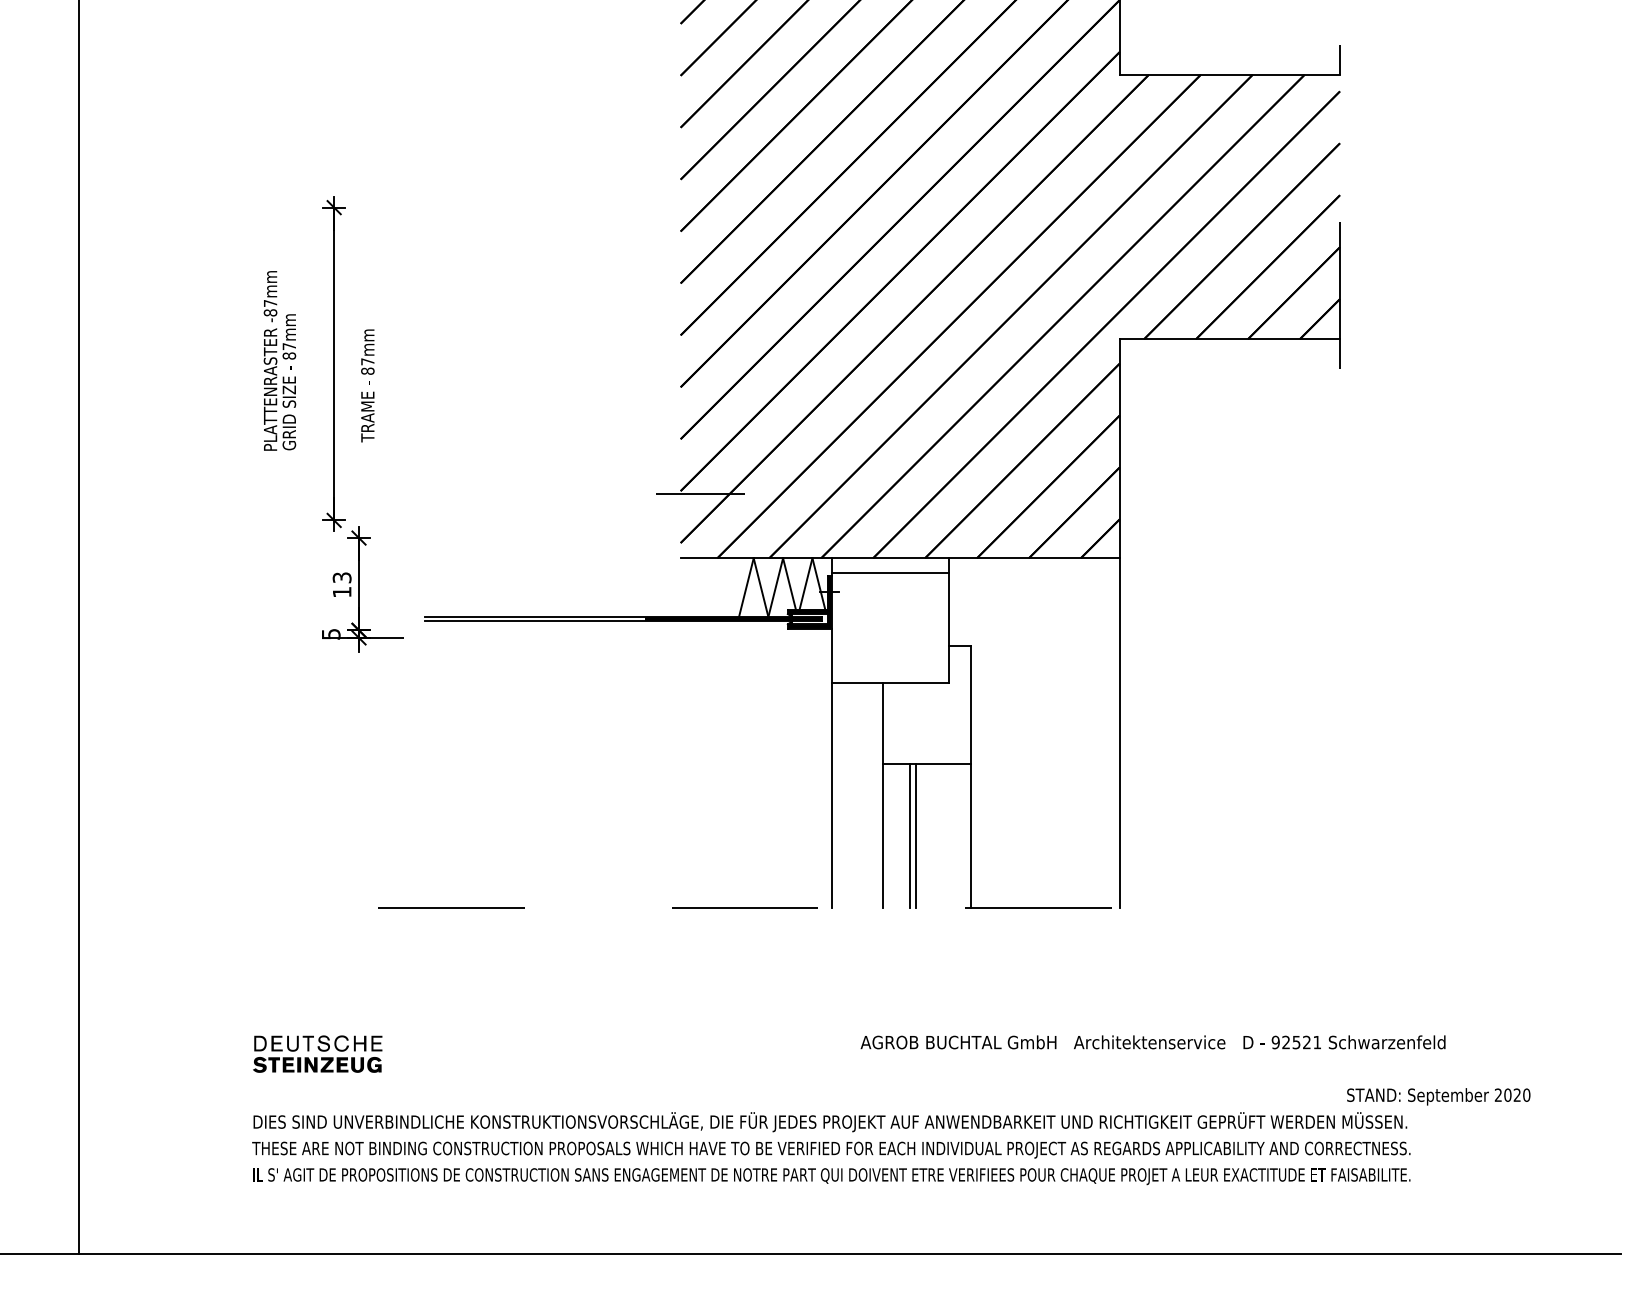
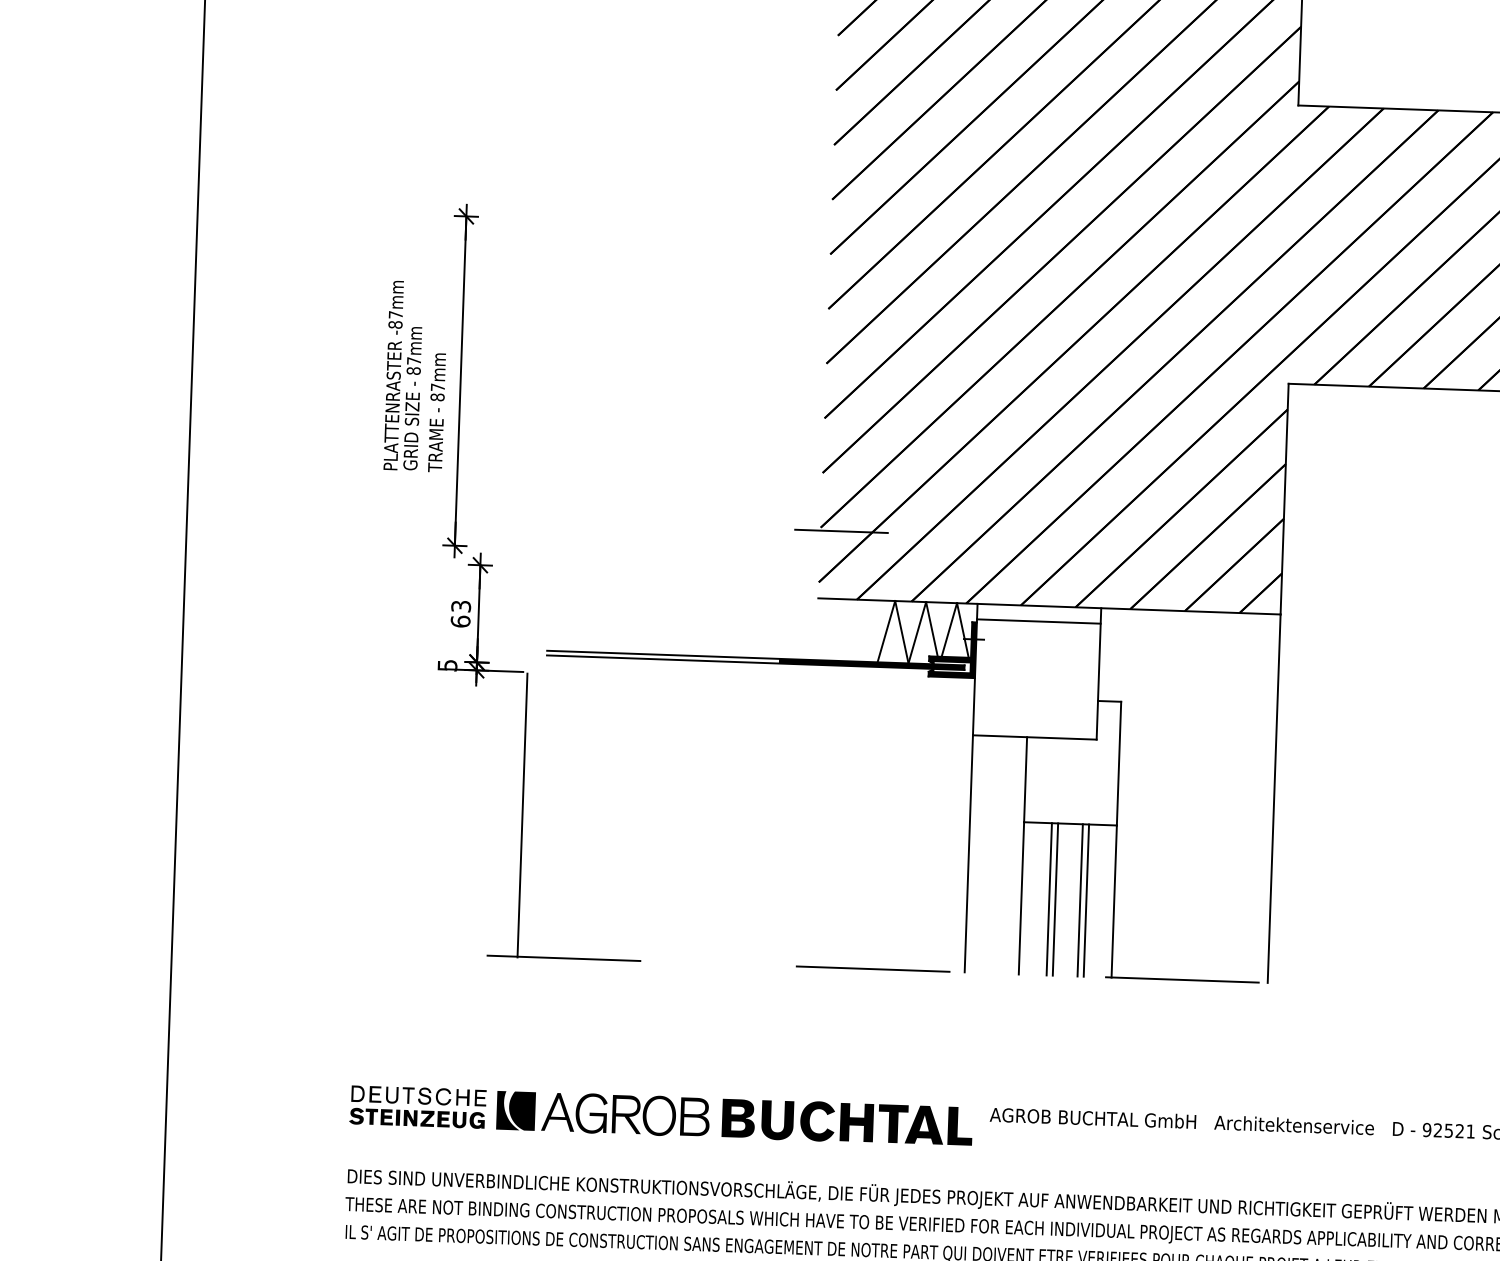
text: (367, 385) -> (436, 412), moved
text: (341, 591) -> (459, 620), 13 -> 63
line: (407, 773) -> (522, 814), added
line: (939, 835) -> (1080, 899), added
line: (945, 835) -> (1086, 899), added
part: (618, 1054) -> (734, 1118), added

